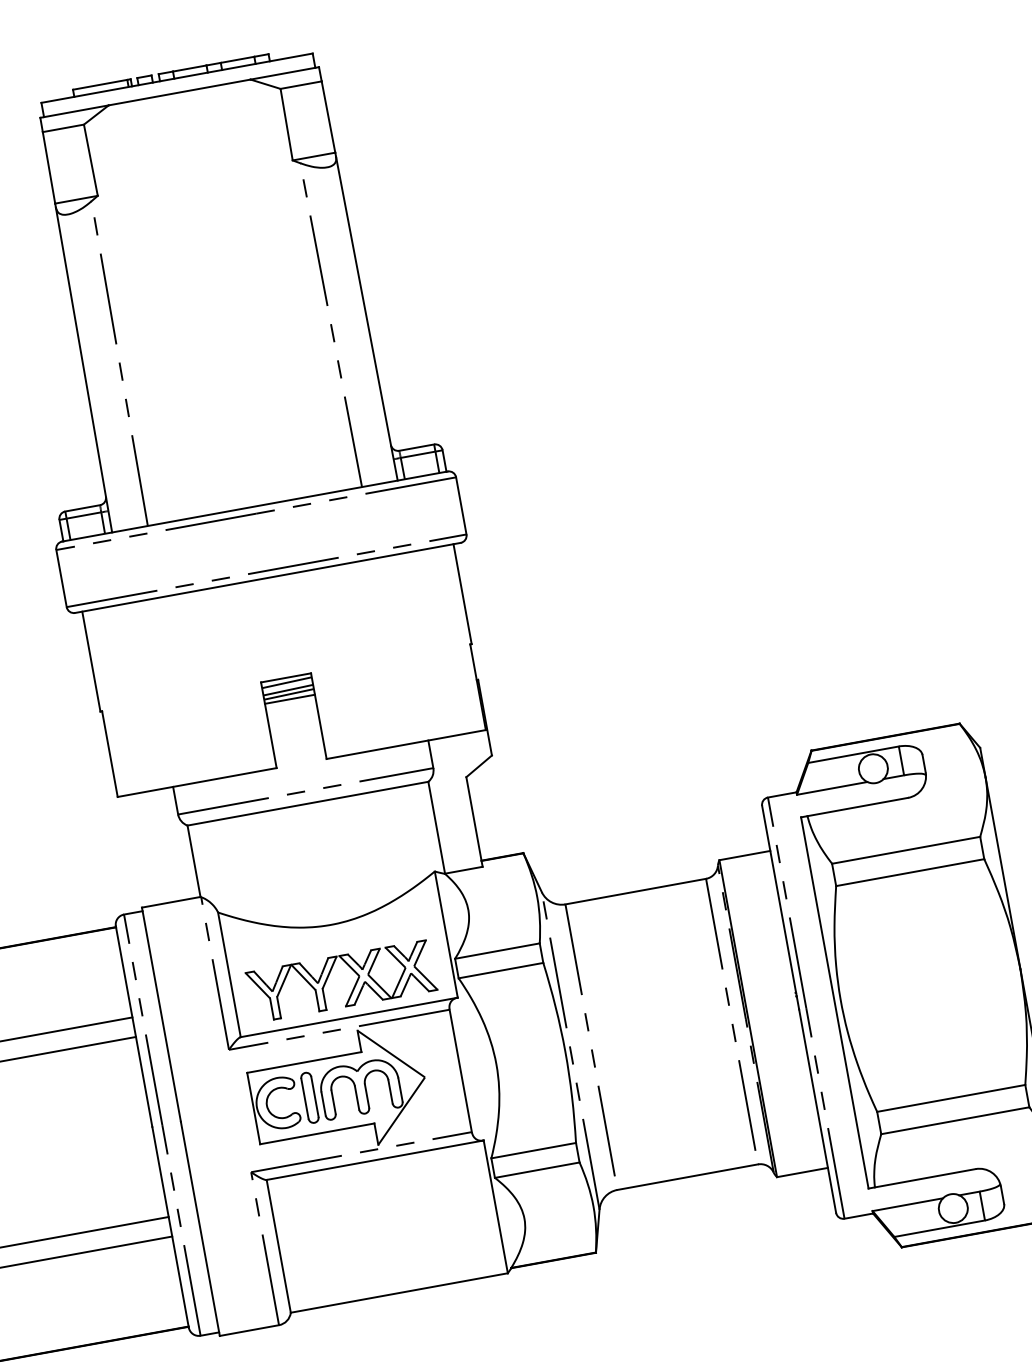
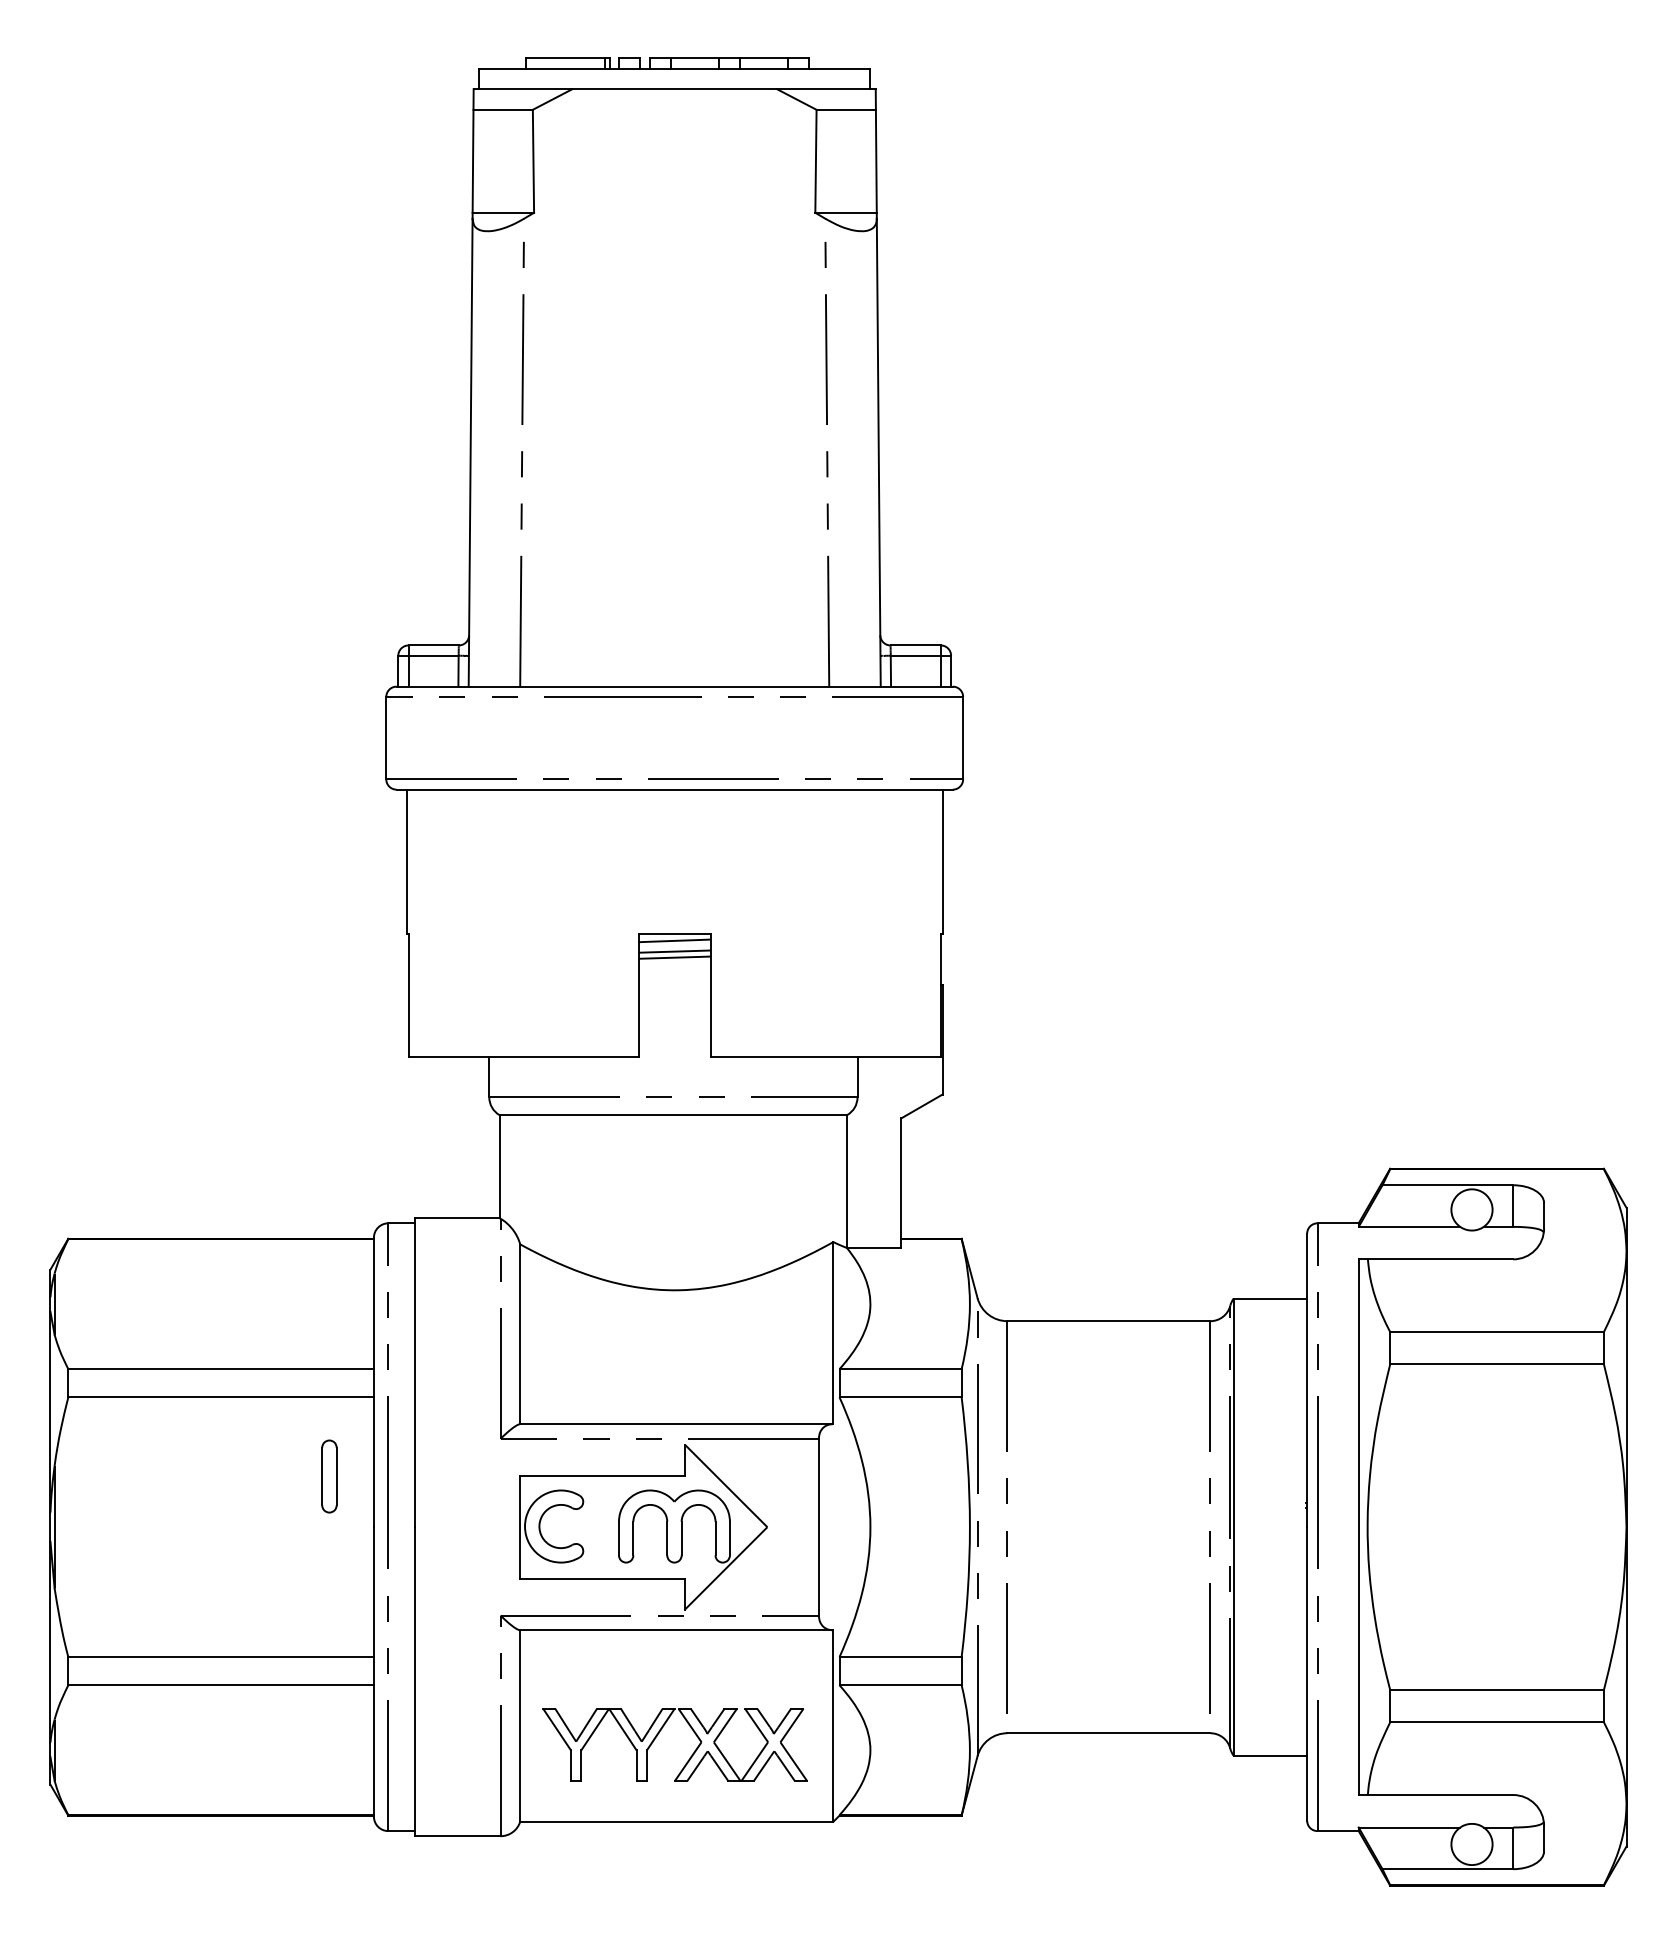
line: (289, 699) -> (674, 964), removed
part: (329, 975) -> (659, 1733), moved
part: (309, 1097) -> (329, 1476), moved

